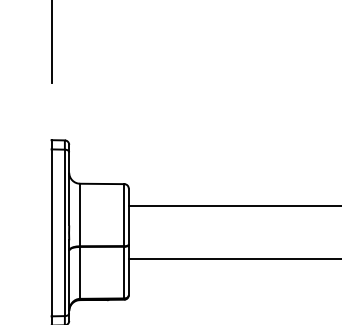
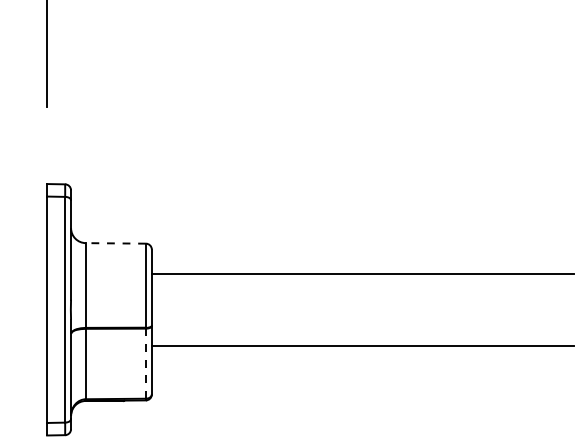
line: (101, 184) -> (115, 243), solid -> dashed
line: (124, 272) -> (145, 363), solid -> dashed

